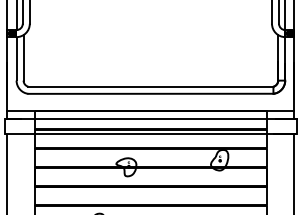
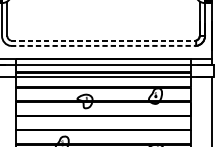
line: (150, 86) -> (103, 40), solid -> dashed
line: (150, 93) -> (103, 45), solid -> dashed

